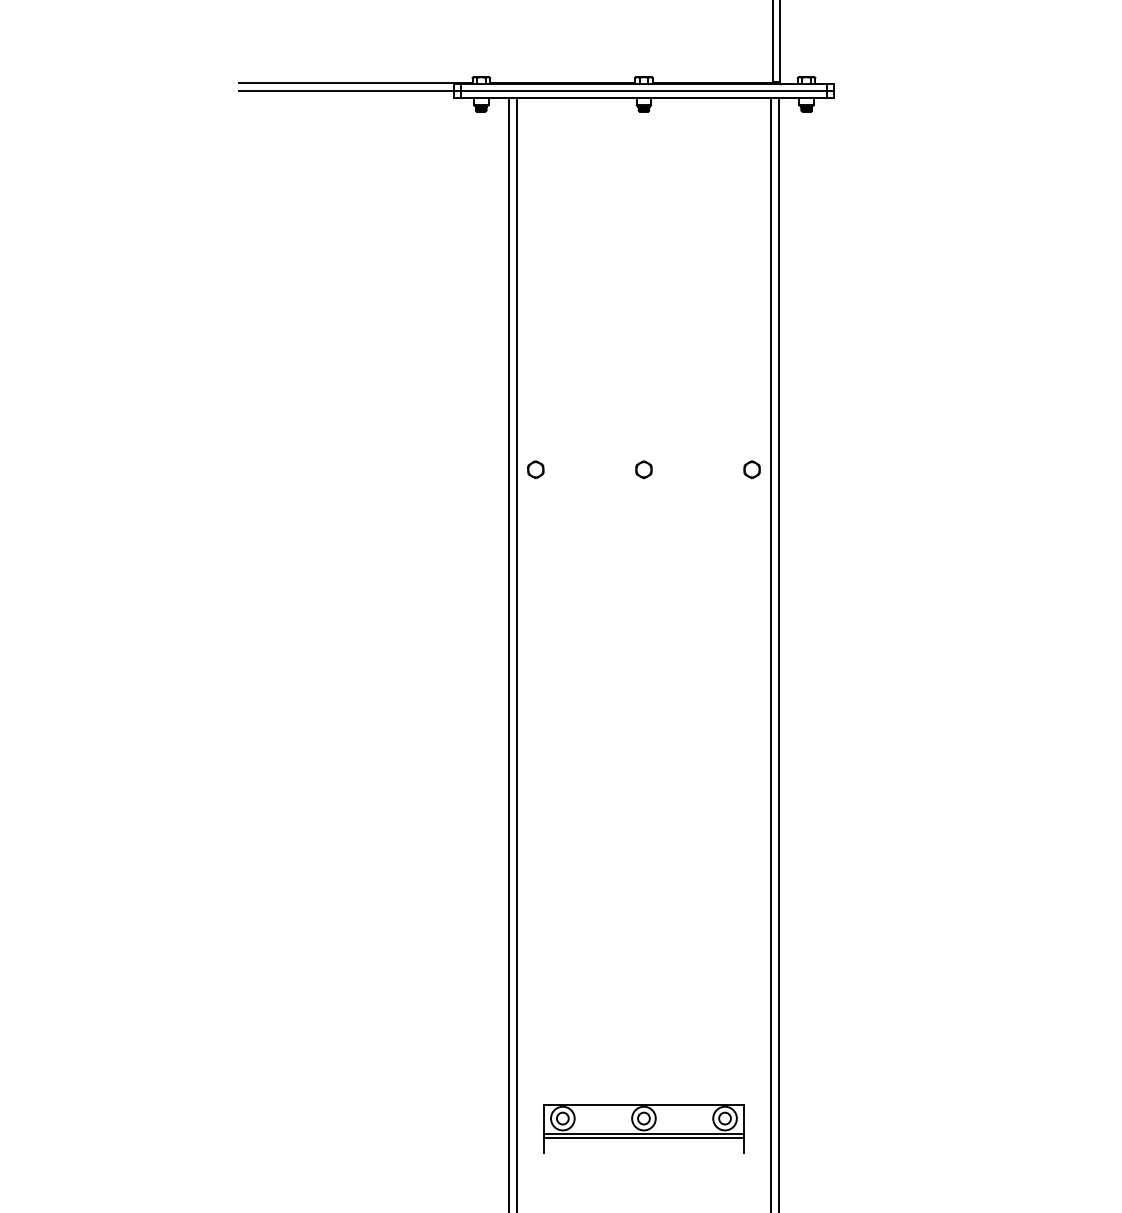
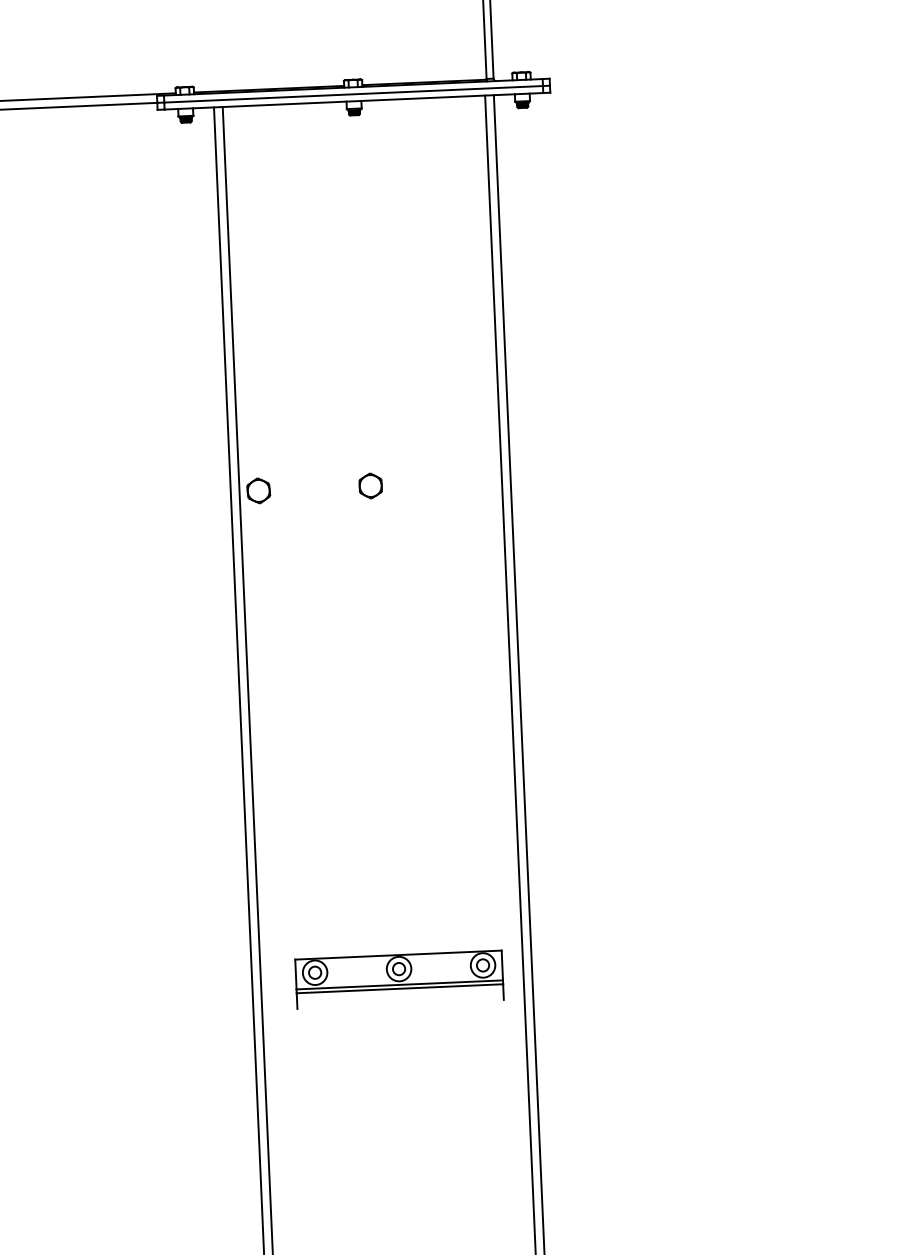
part: (535, 469) -> (258, 490), size x1.4
part: (643, 469) -> (370, 485), size x1.4
part: (751, 469) -> (482, 481), removed
part: (643, 1128) -> (399, 979), moved

